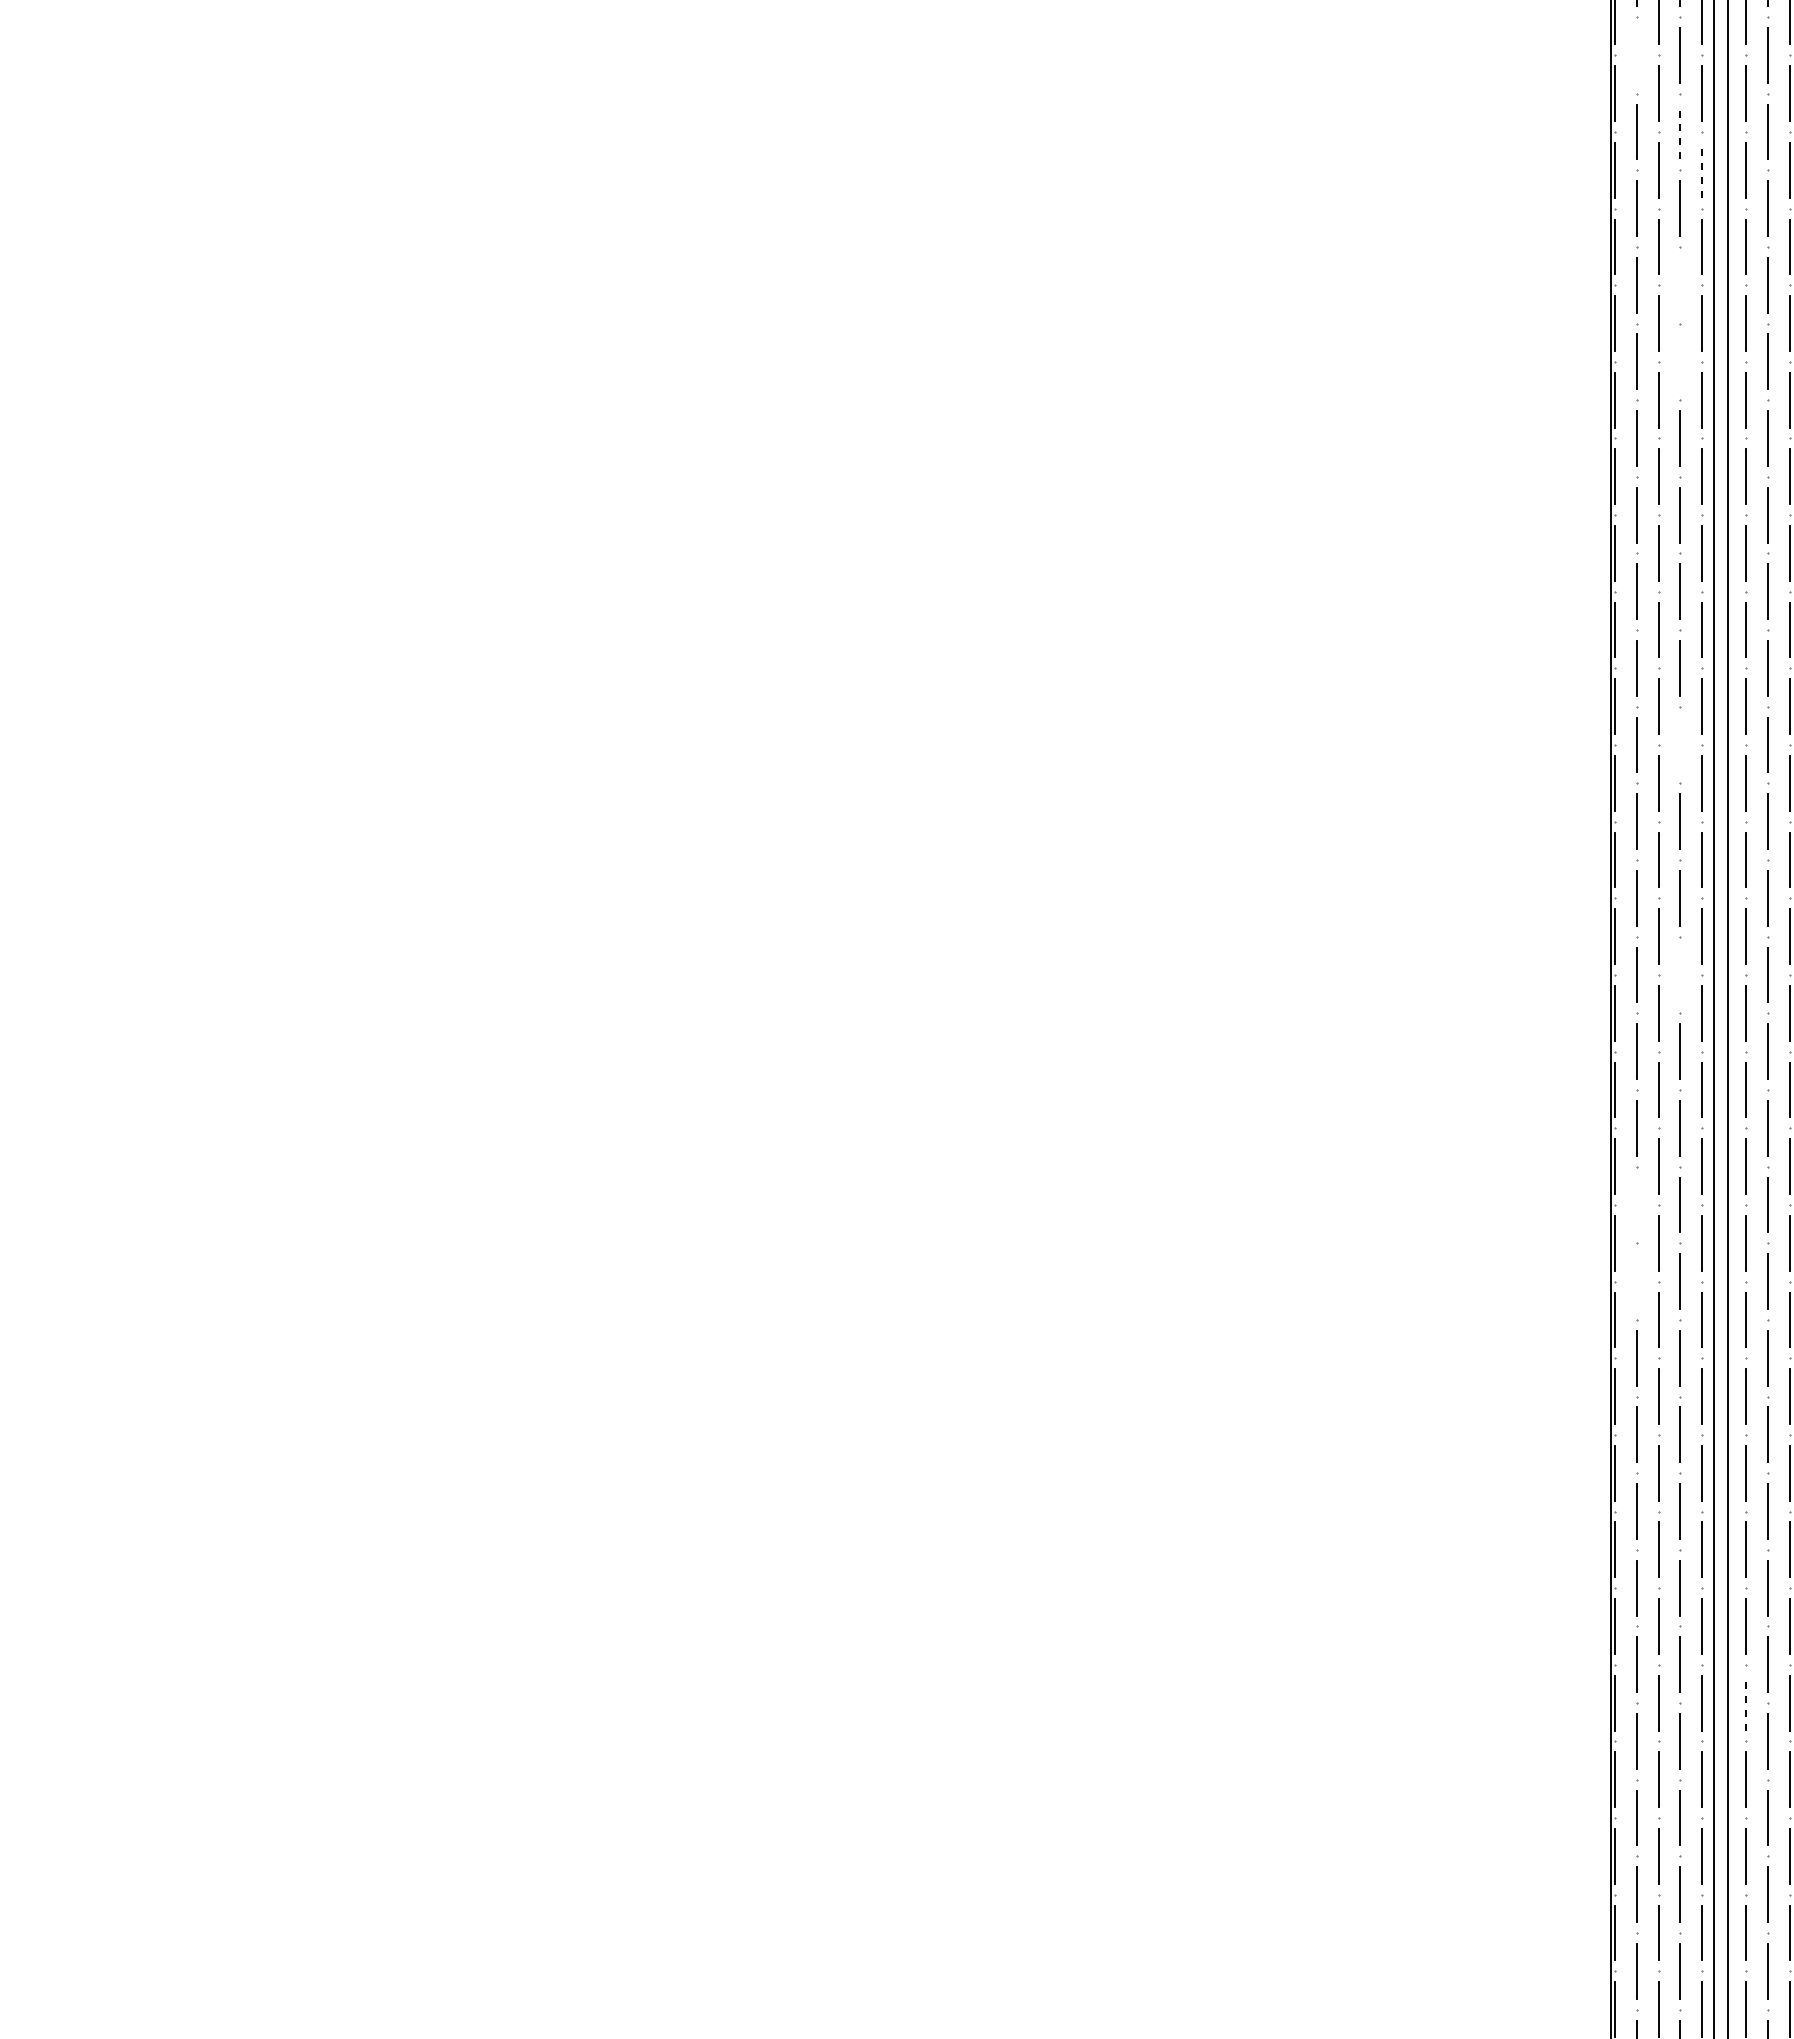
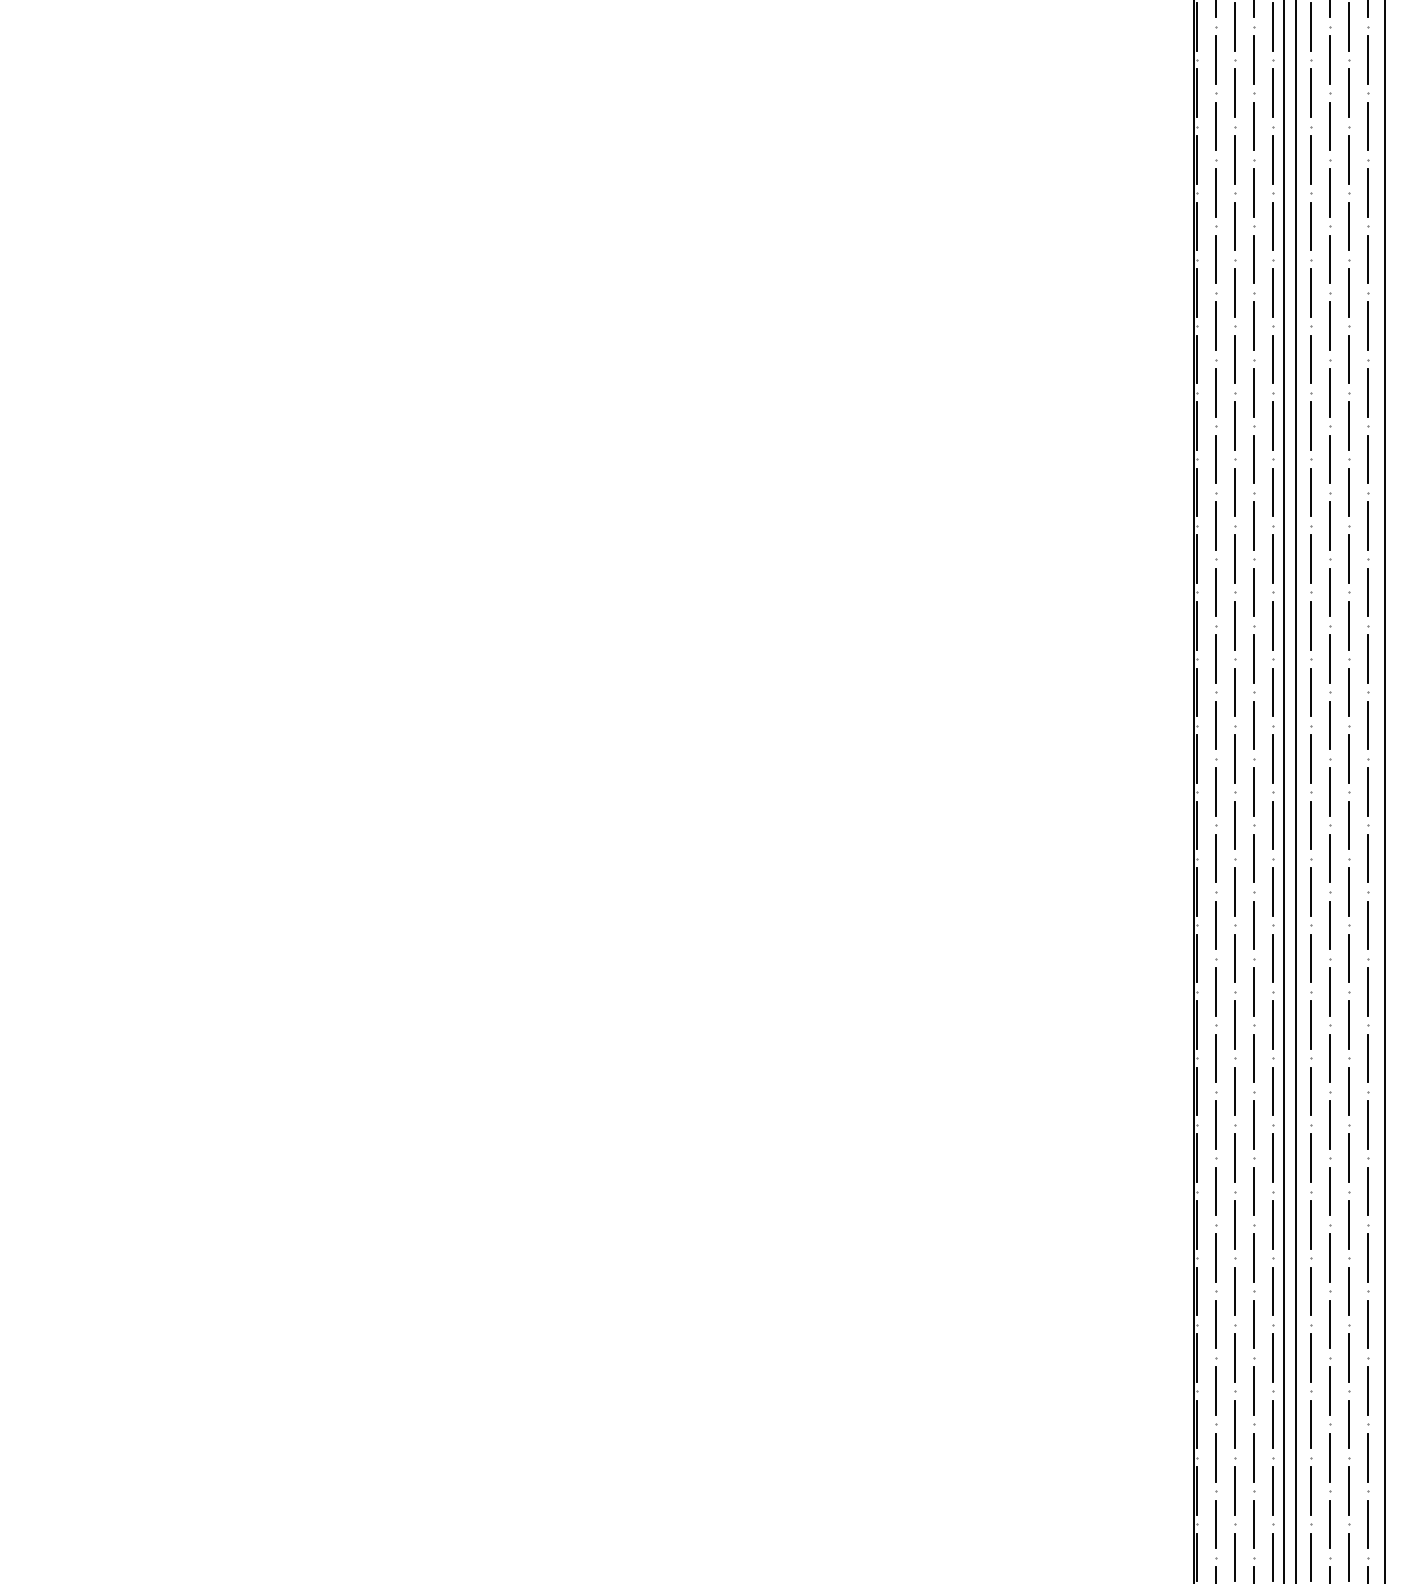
line: (1636, 54) -> (1215, 59), added
line: (1680, 131) -> (1254, 126), dashed -> solid
line: (1702, 169) -> (1273, 159), dashed -> solid
line: (1680, 284) -> (1254, 259), added
line: (1680, 361) -> (1254, 325), added
line: (1680, 744) -> (1254, 658), added
line: (1680, 974) -> (1254, 858), added
line: (1636, 1204) -> (1215, 1058), added
line: (1636, 1281) -> (1215, 1124), added
line: (1746, 1702) -> (1311, 1490), dashed -> solid

